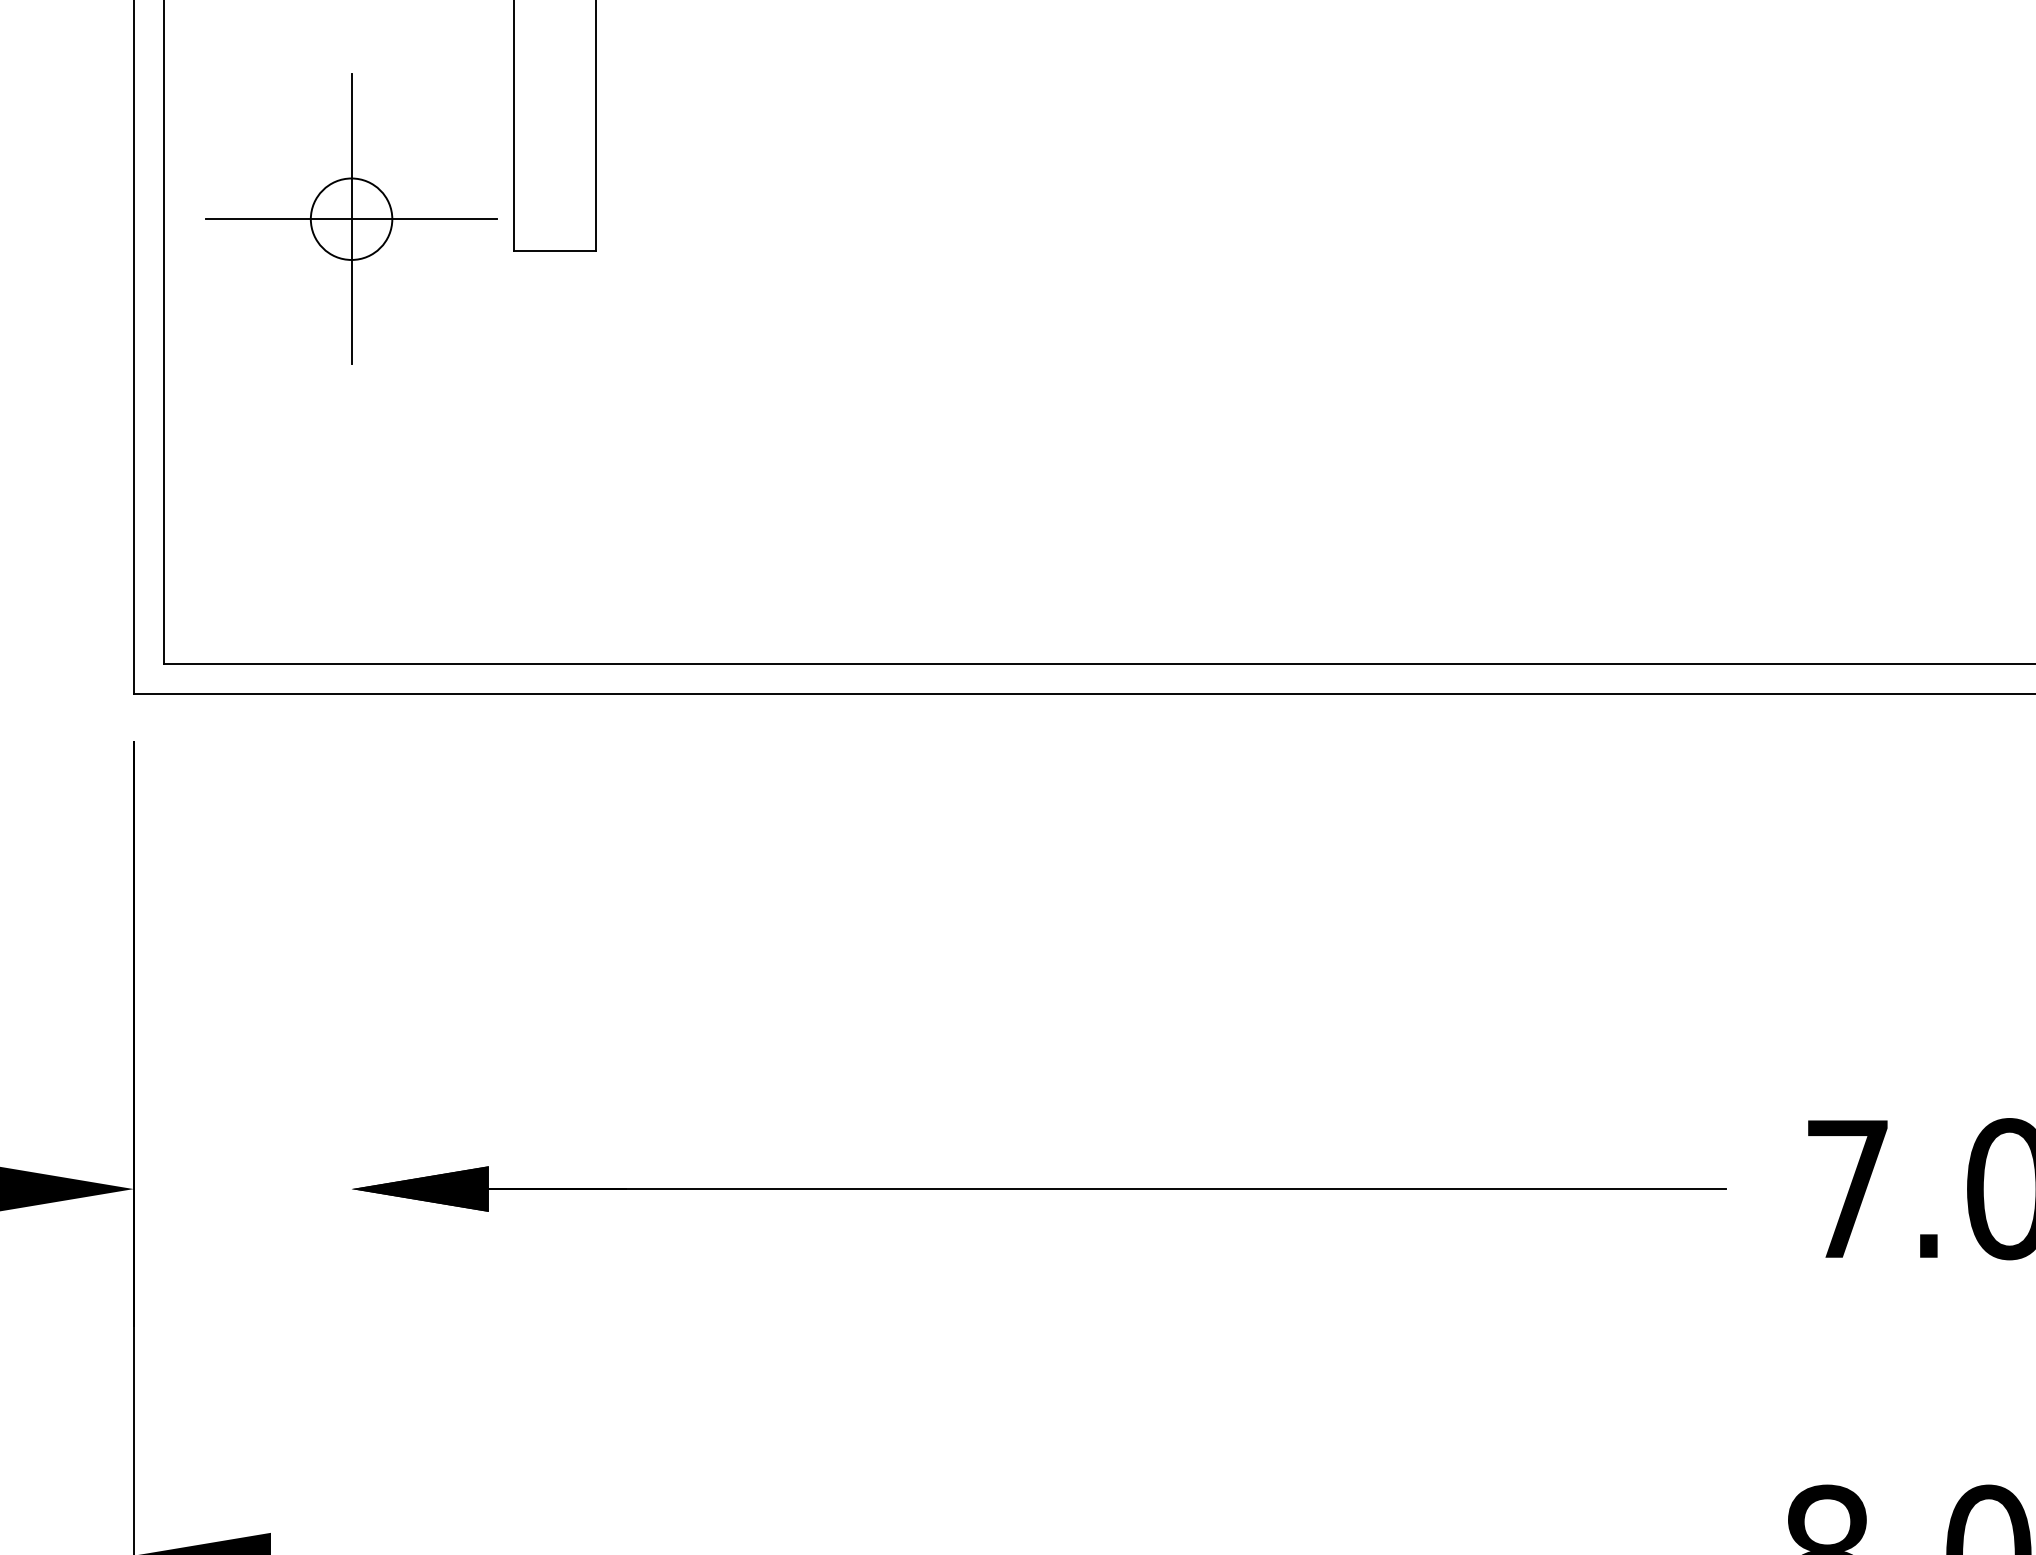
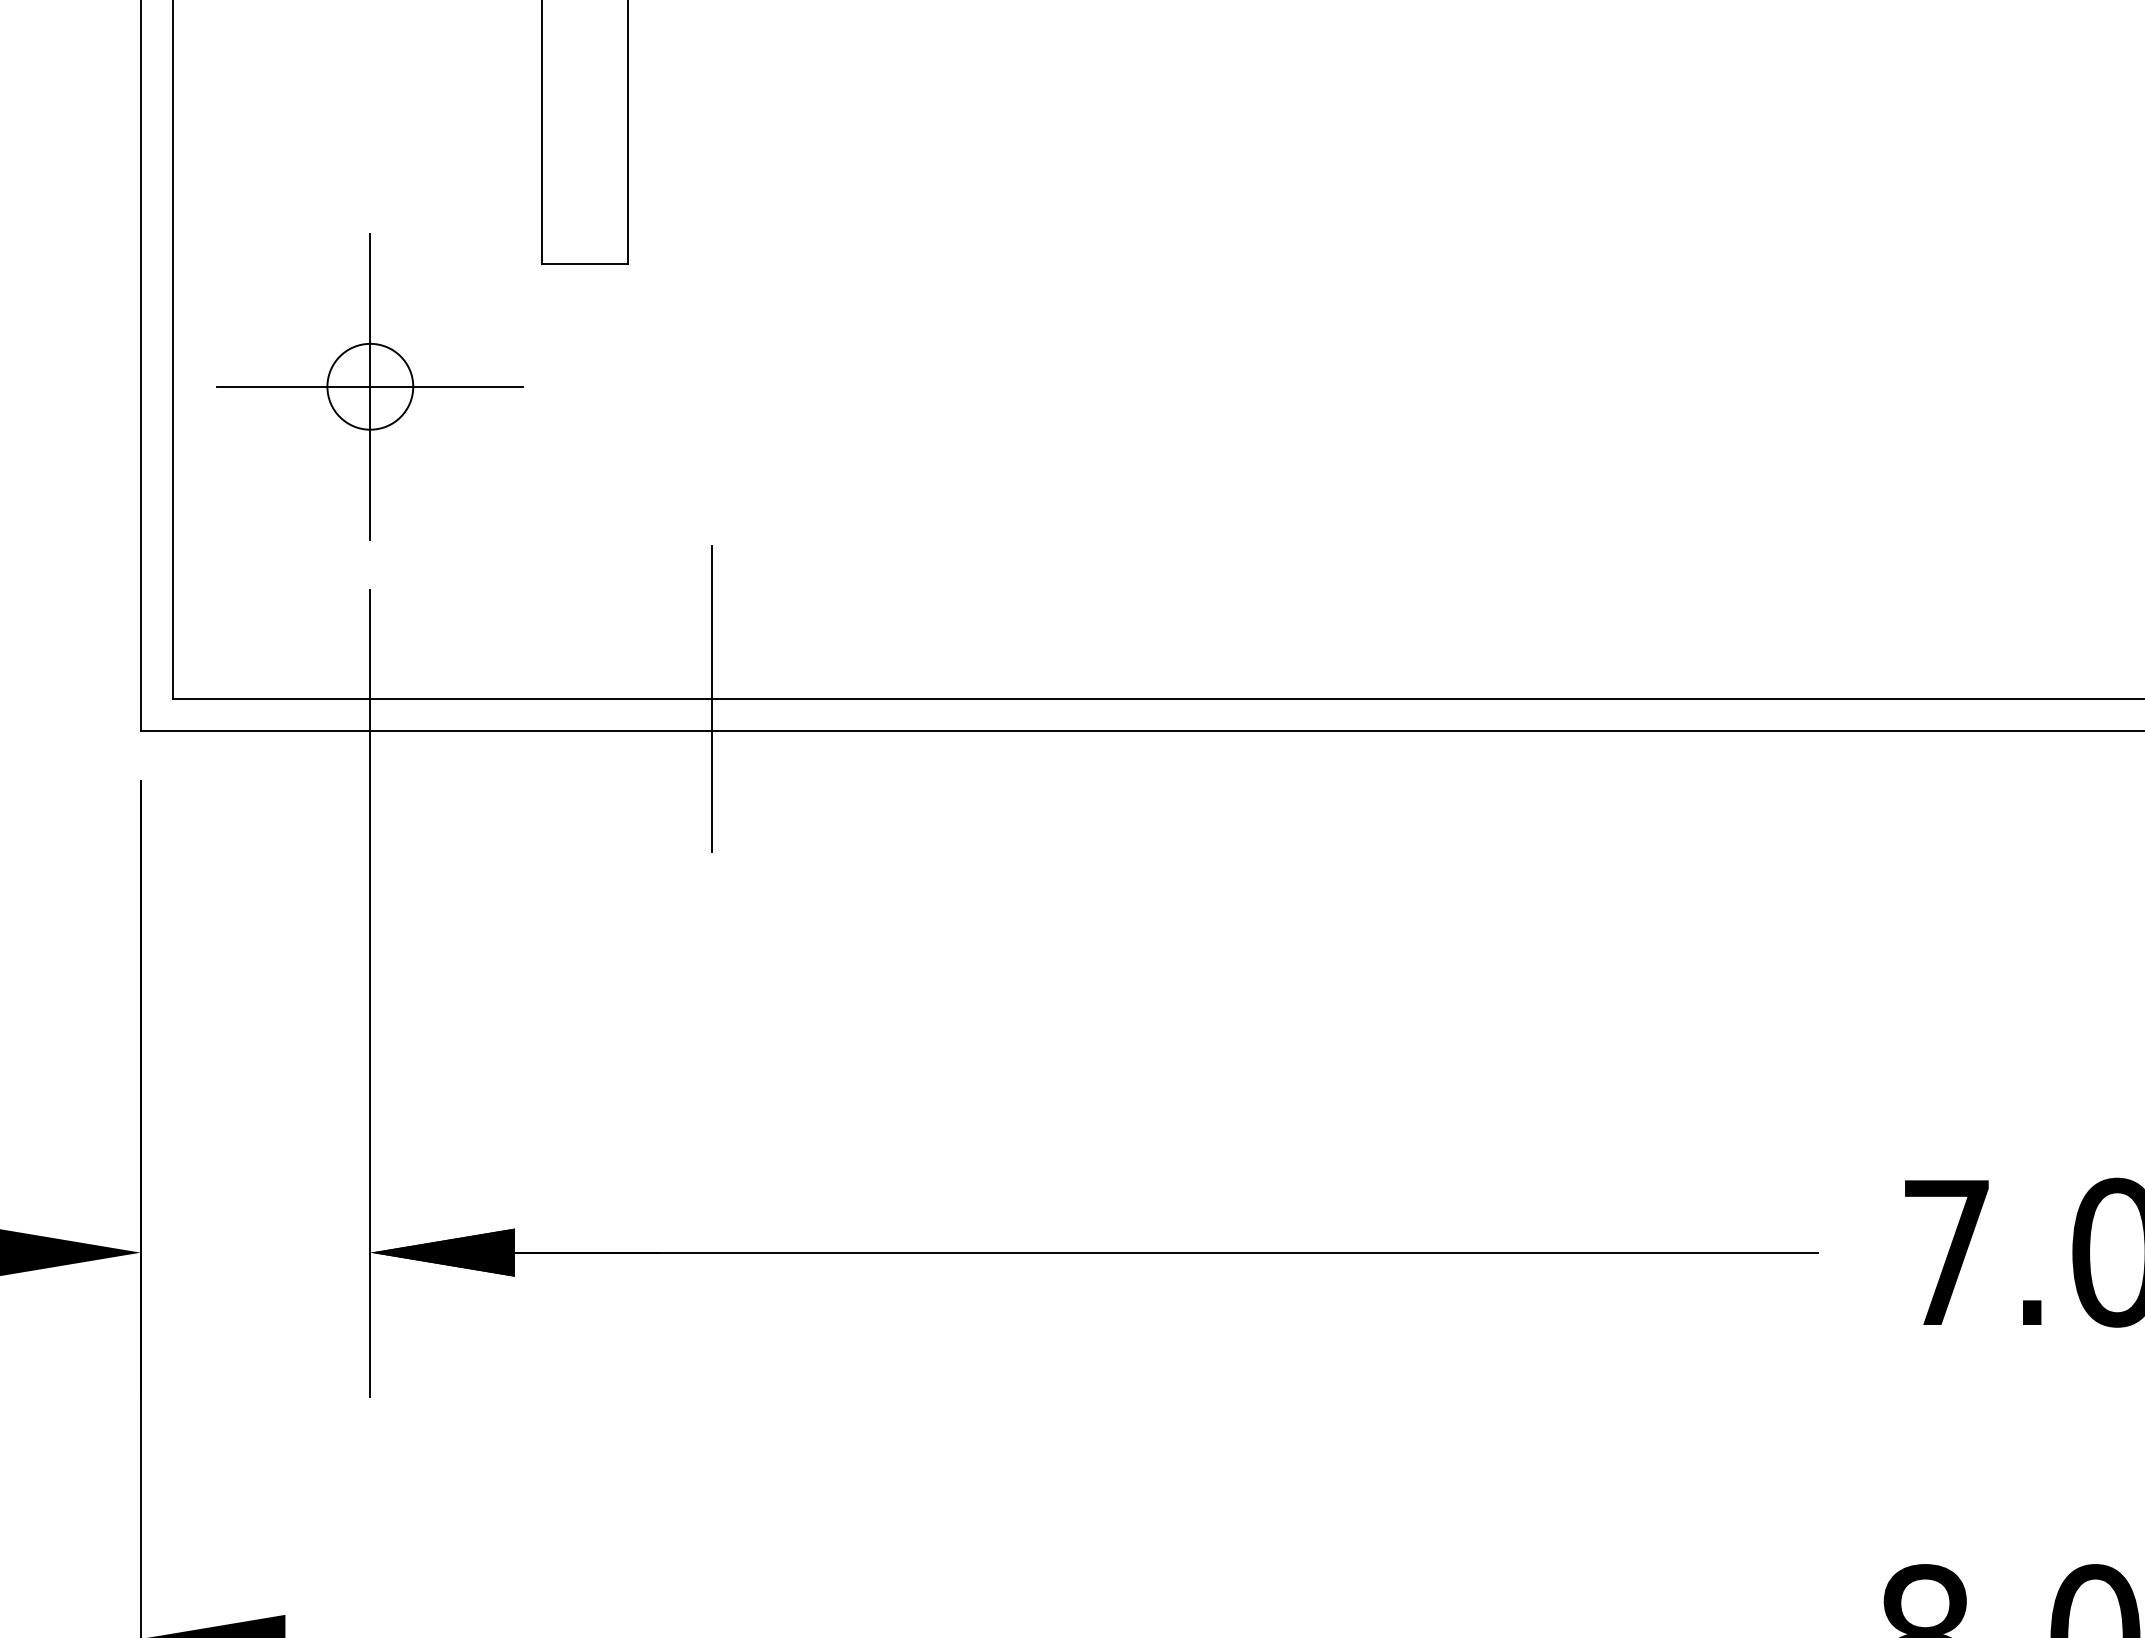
part: (350, 218) -> (369, 386), moved
line: (675, 663) -> (711, 698), added
line: (351, 943) -> (370, 993), added

